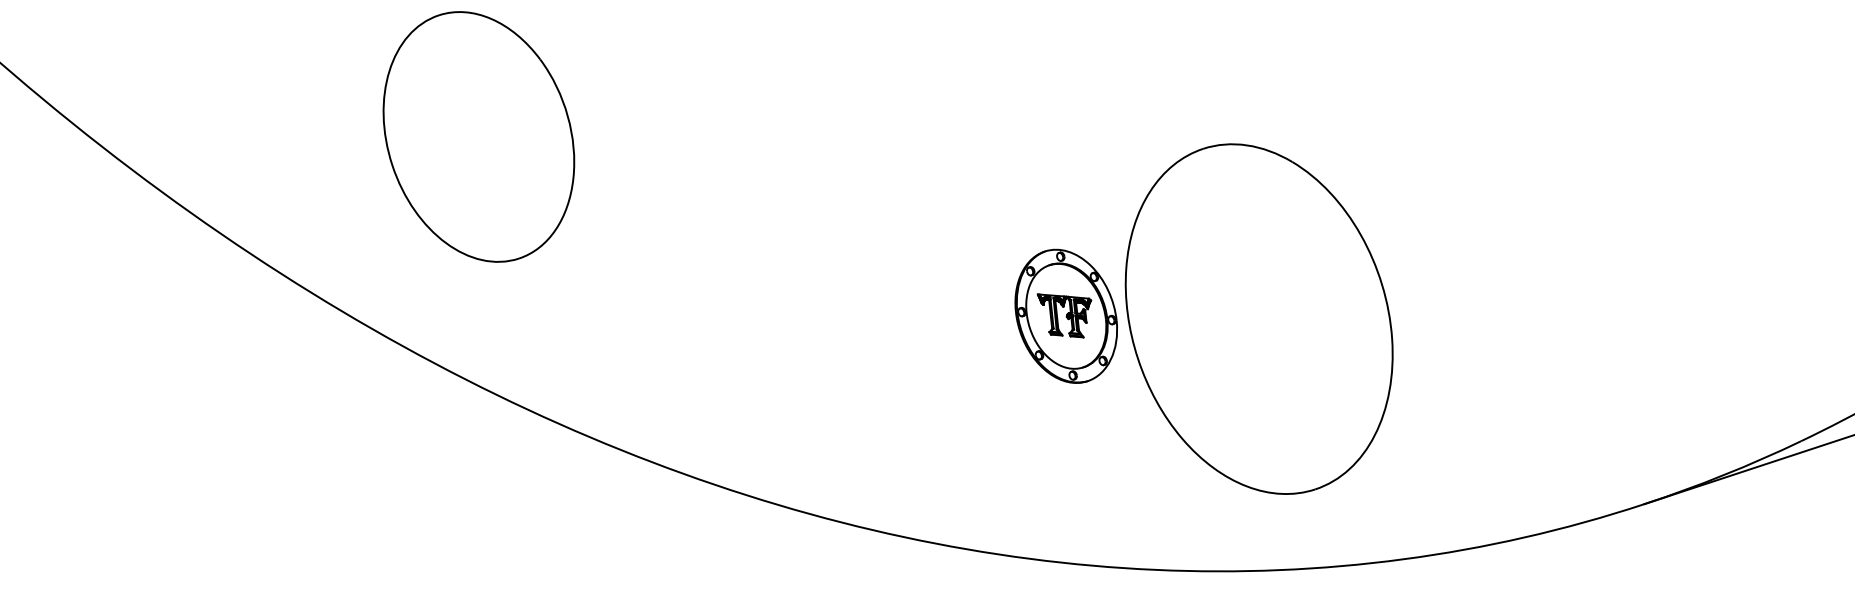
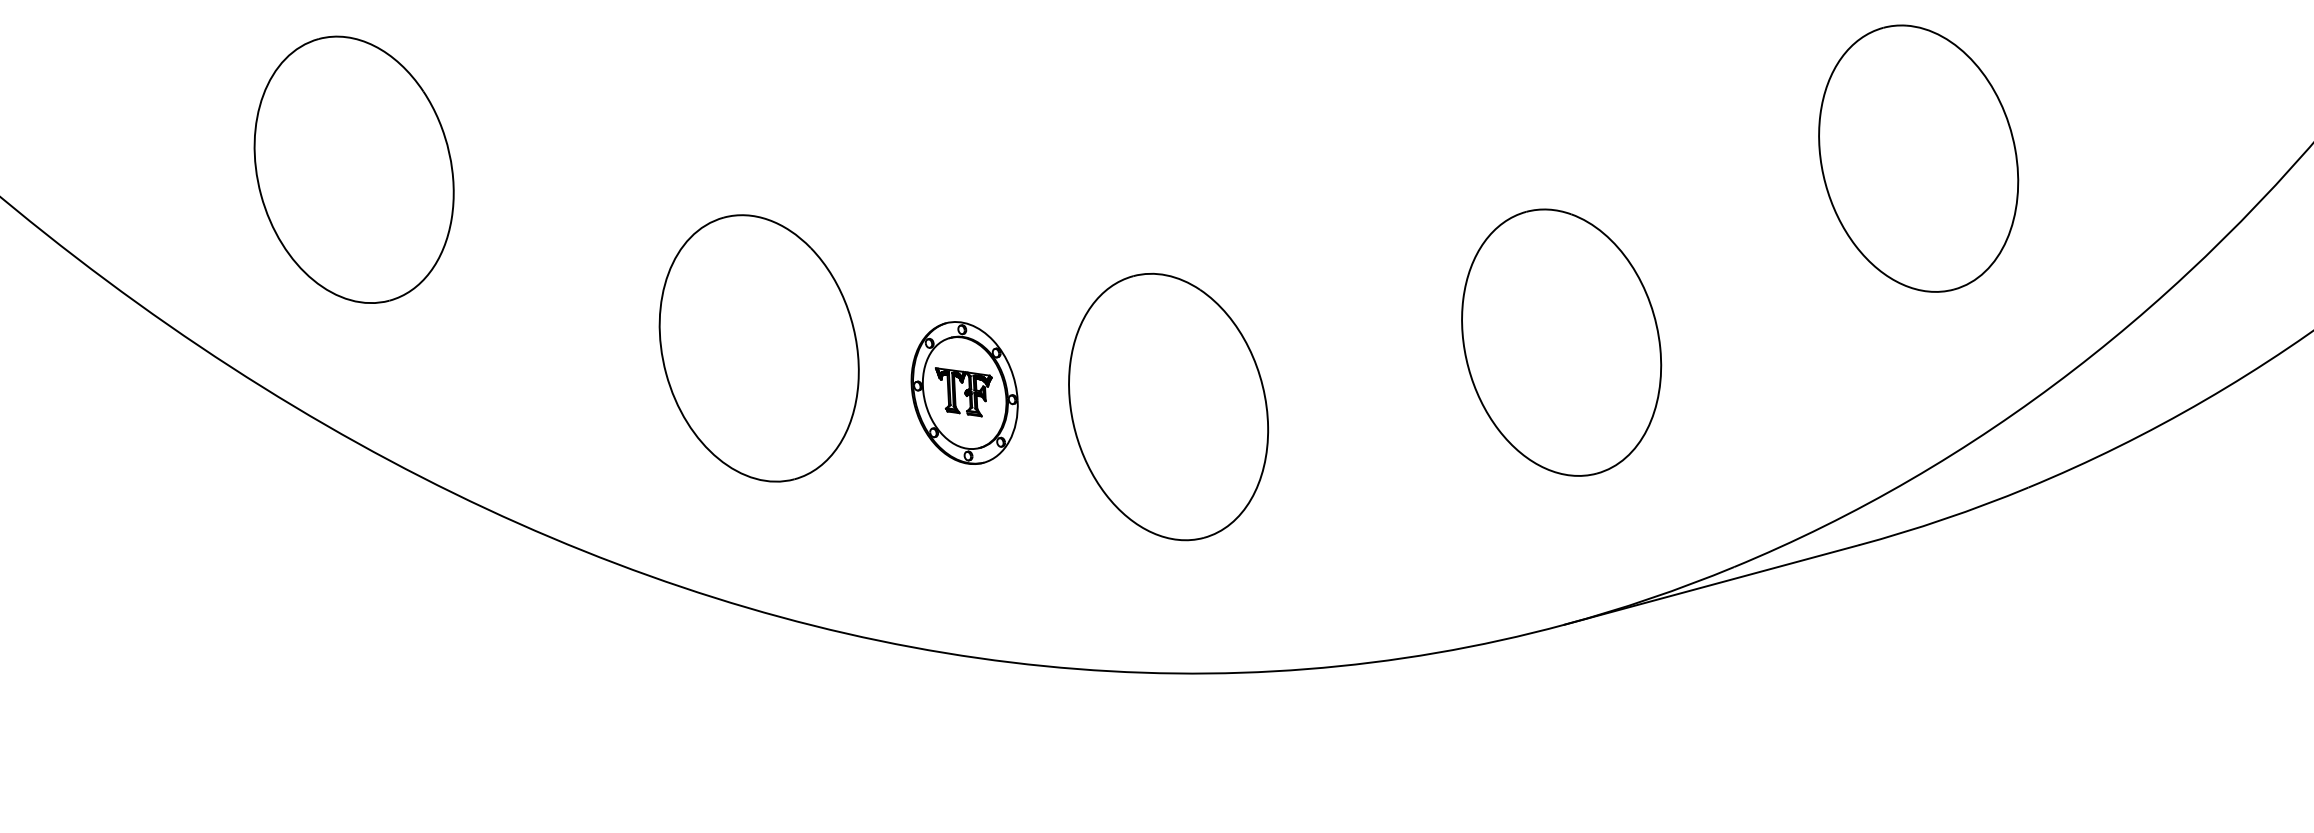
part: (1626, 238) -> (1561, 342), added
part: (869, 284) -> (758, 348), added
part: (1259, 318) -> (1168, 406), size x0.71

